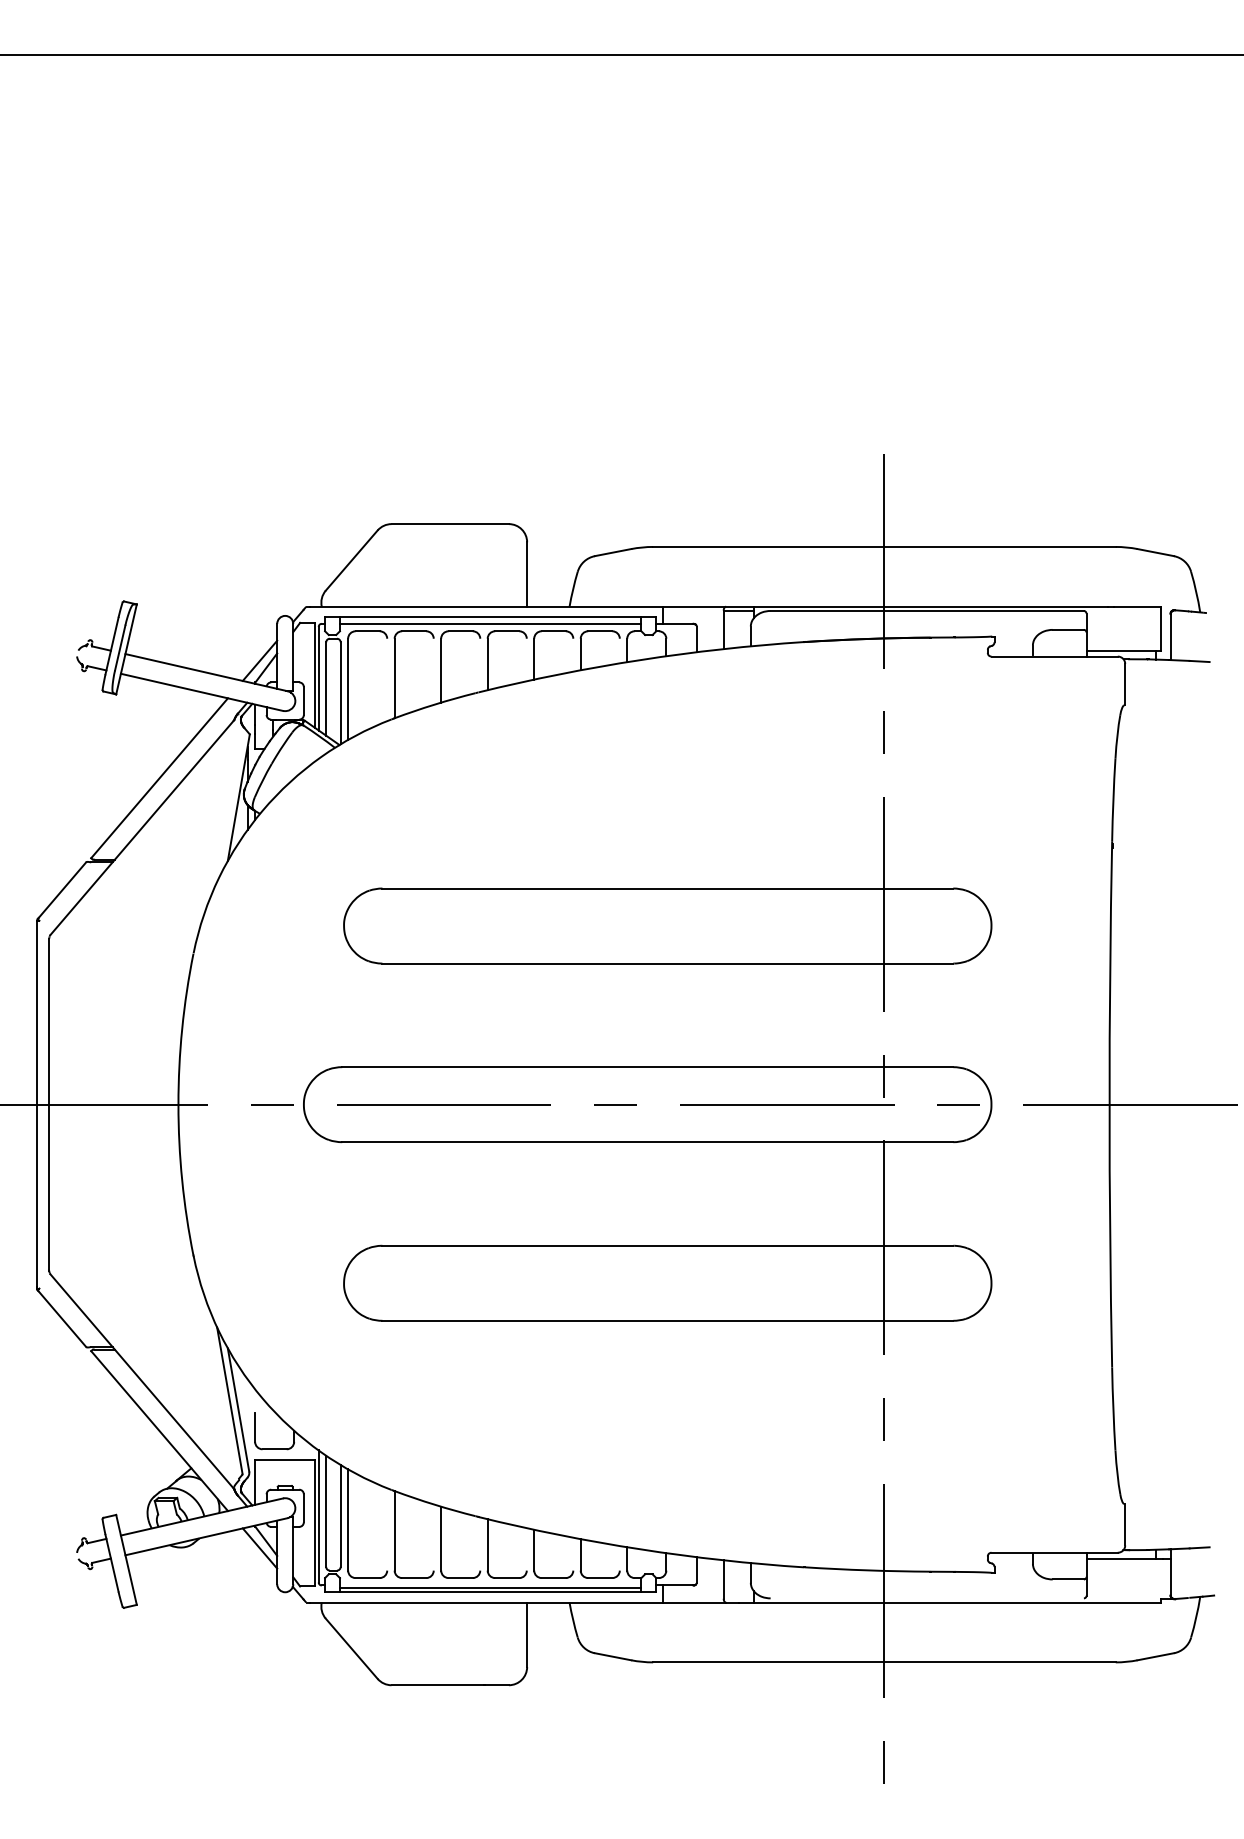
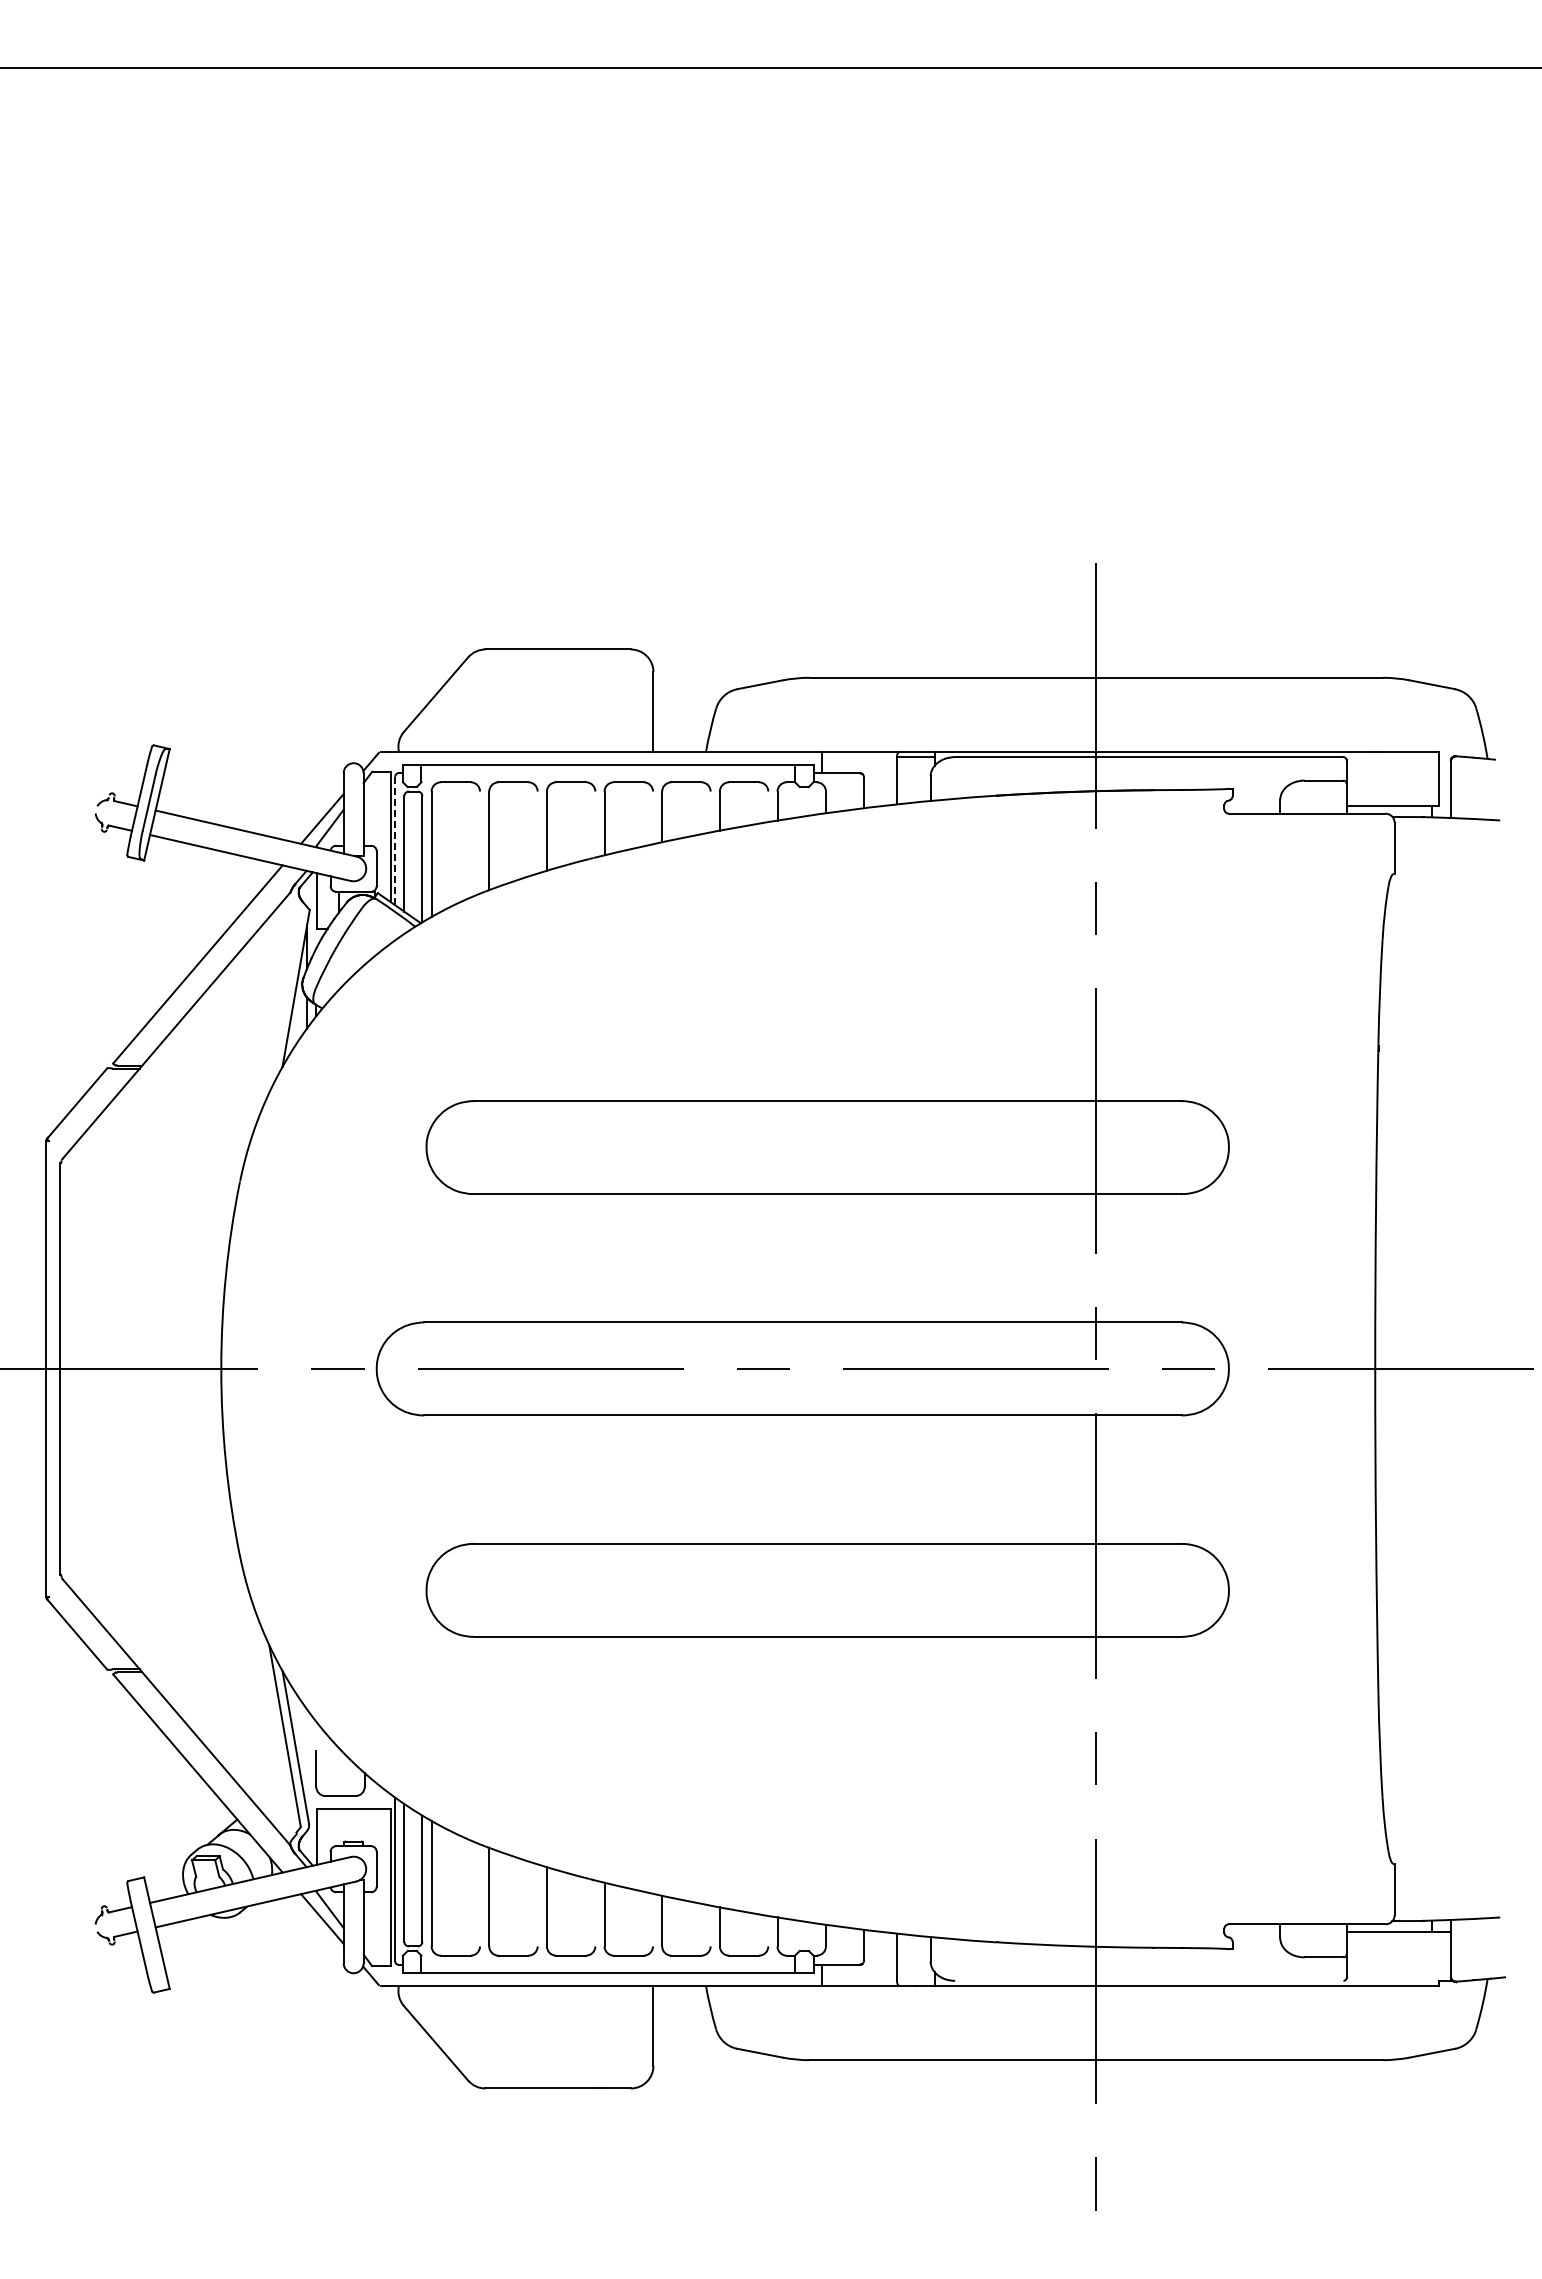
line: (490, 624) -> (608, 773), removed
line: (319, 678) -> (395, 840), solid -> dashed
line: (490, 1587) -> (608, 1967), removed

